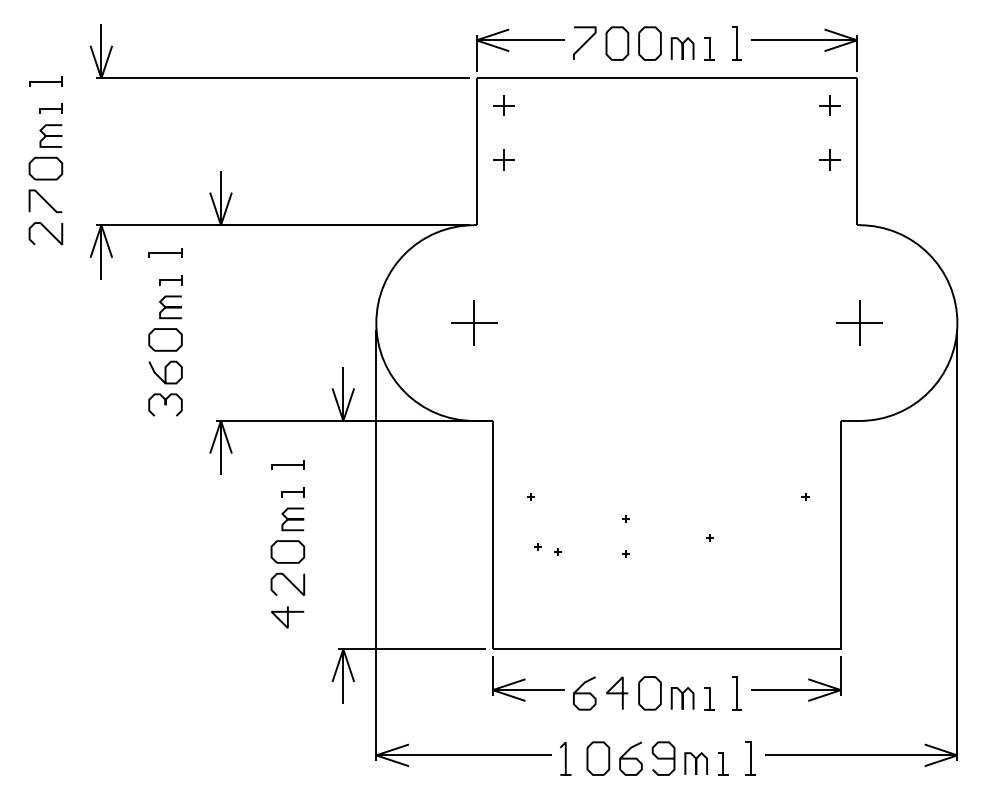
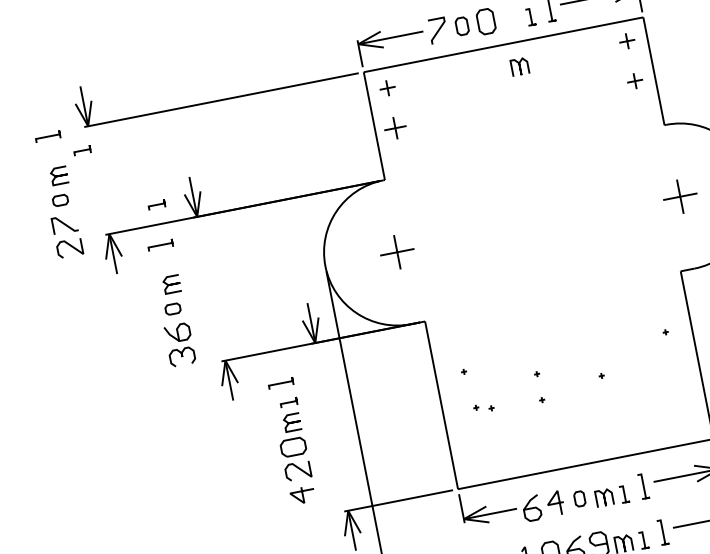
part: (617, 43) -> (462, 26), size x0.7
curve: (682, 48) -> (519, 66), moved
line: (50, 108) -> (81, 150), moved
part: (503, 159) -> (395, 127), size x1.4
part: (45, 168) -> (60, 200), size x0.6
line: (170, 280) -> (156, 205), moved
part: (165, 339) -> (172, 308), size x0.6
part: (649, 693) -> (579, 499), size x0.6

